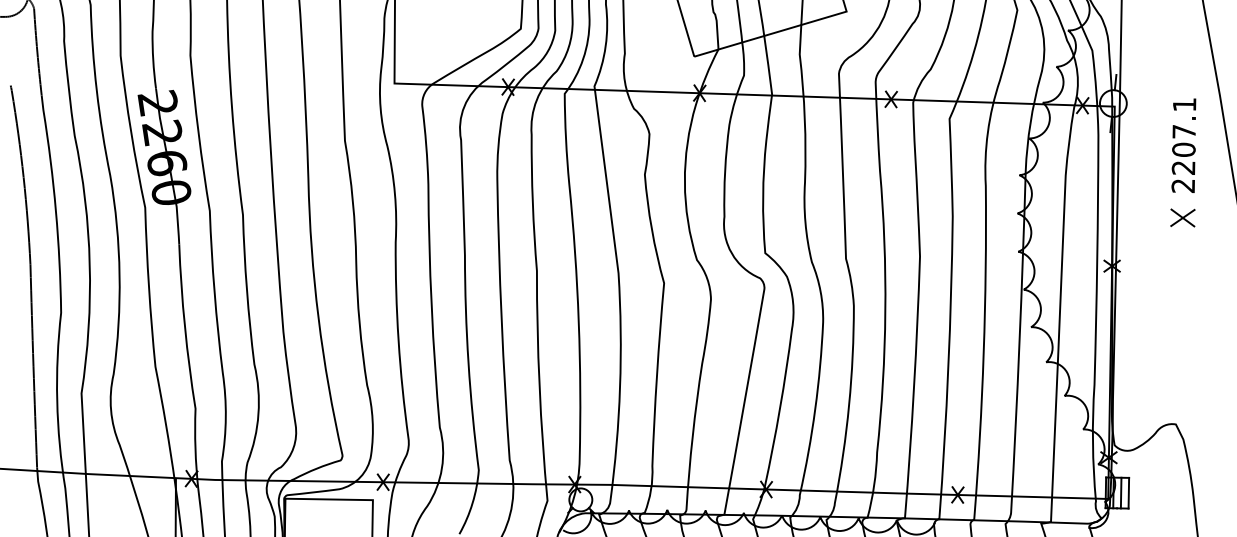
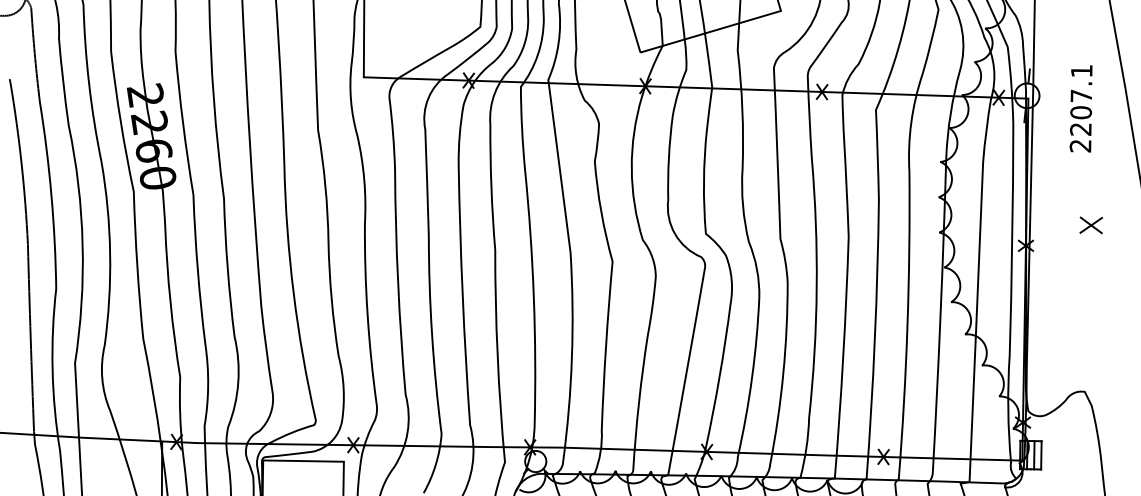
text: (1183, 145) -> (1080, 108), moved
part: (1182, 217) -> (1090, 224), moved

